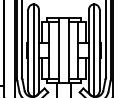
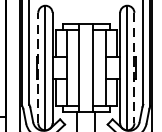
line: (28, 50) -> (38, 68), solid -> dashed
line: (99, 50) -> (134, 68), solid -> dashed

